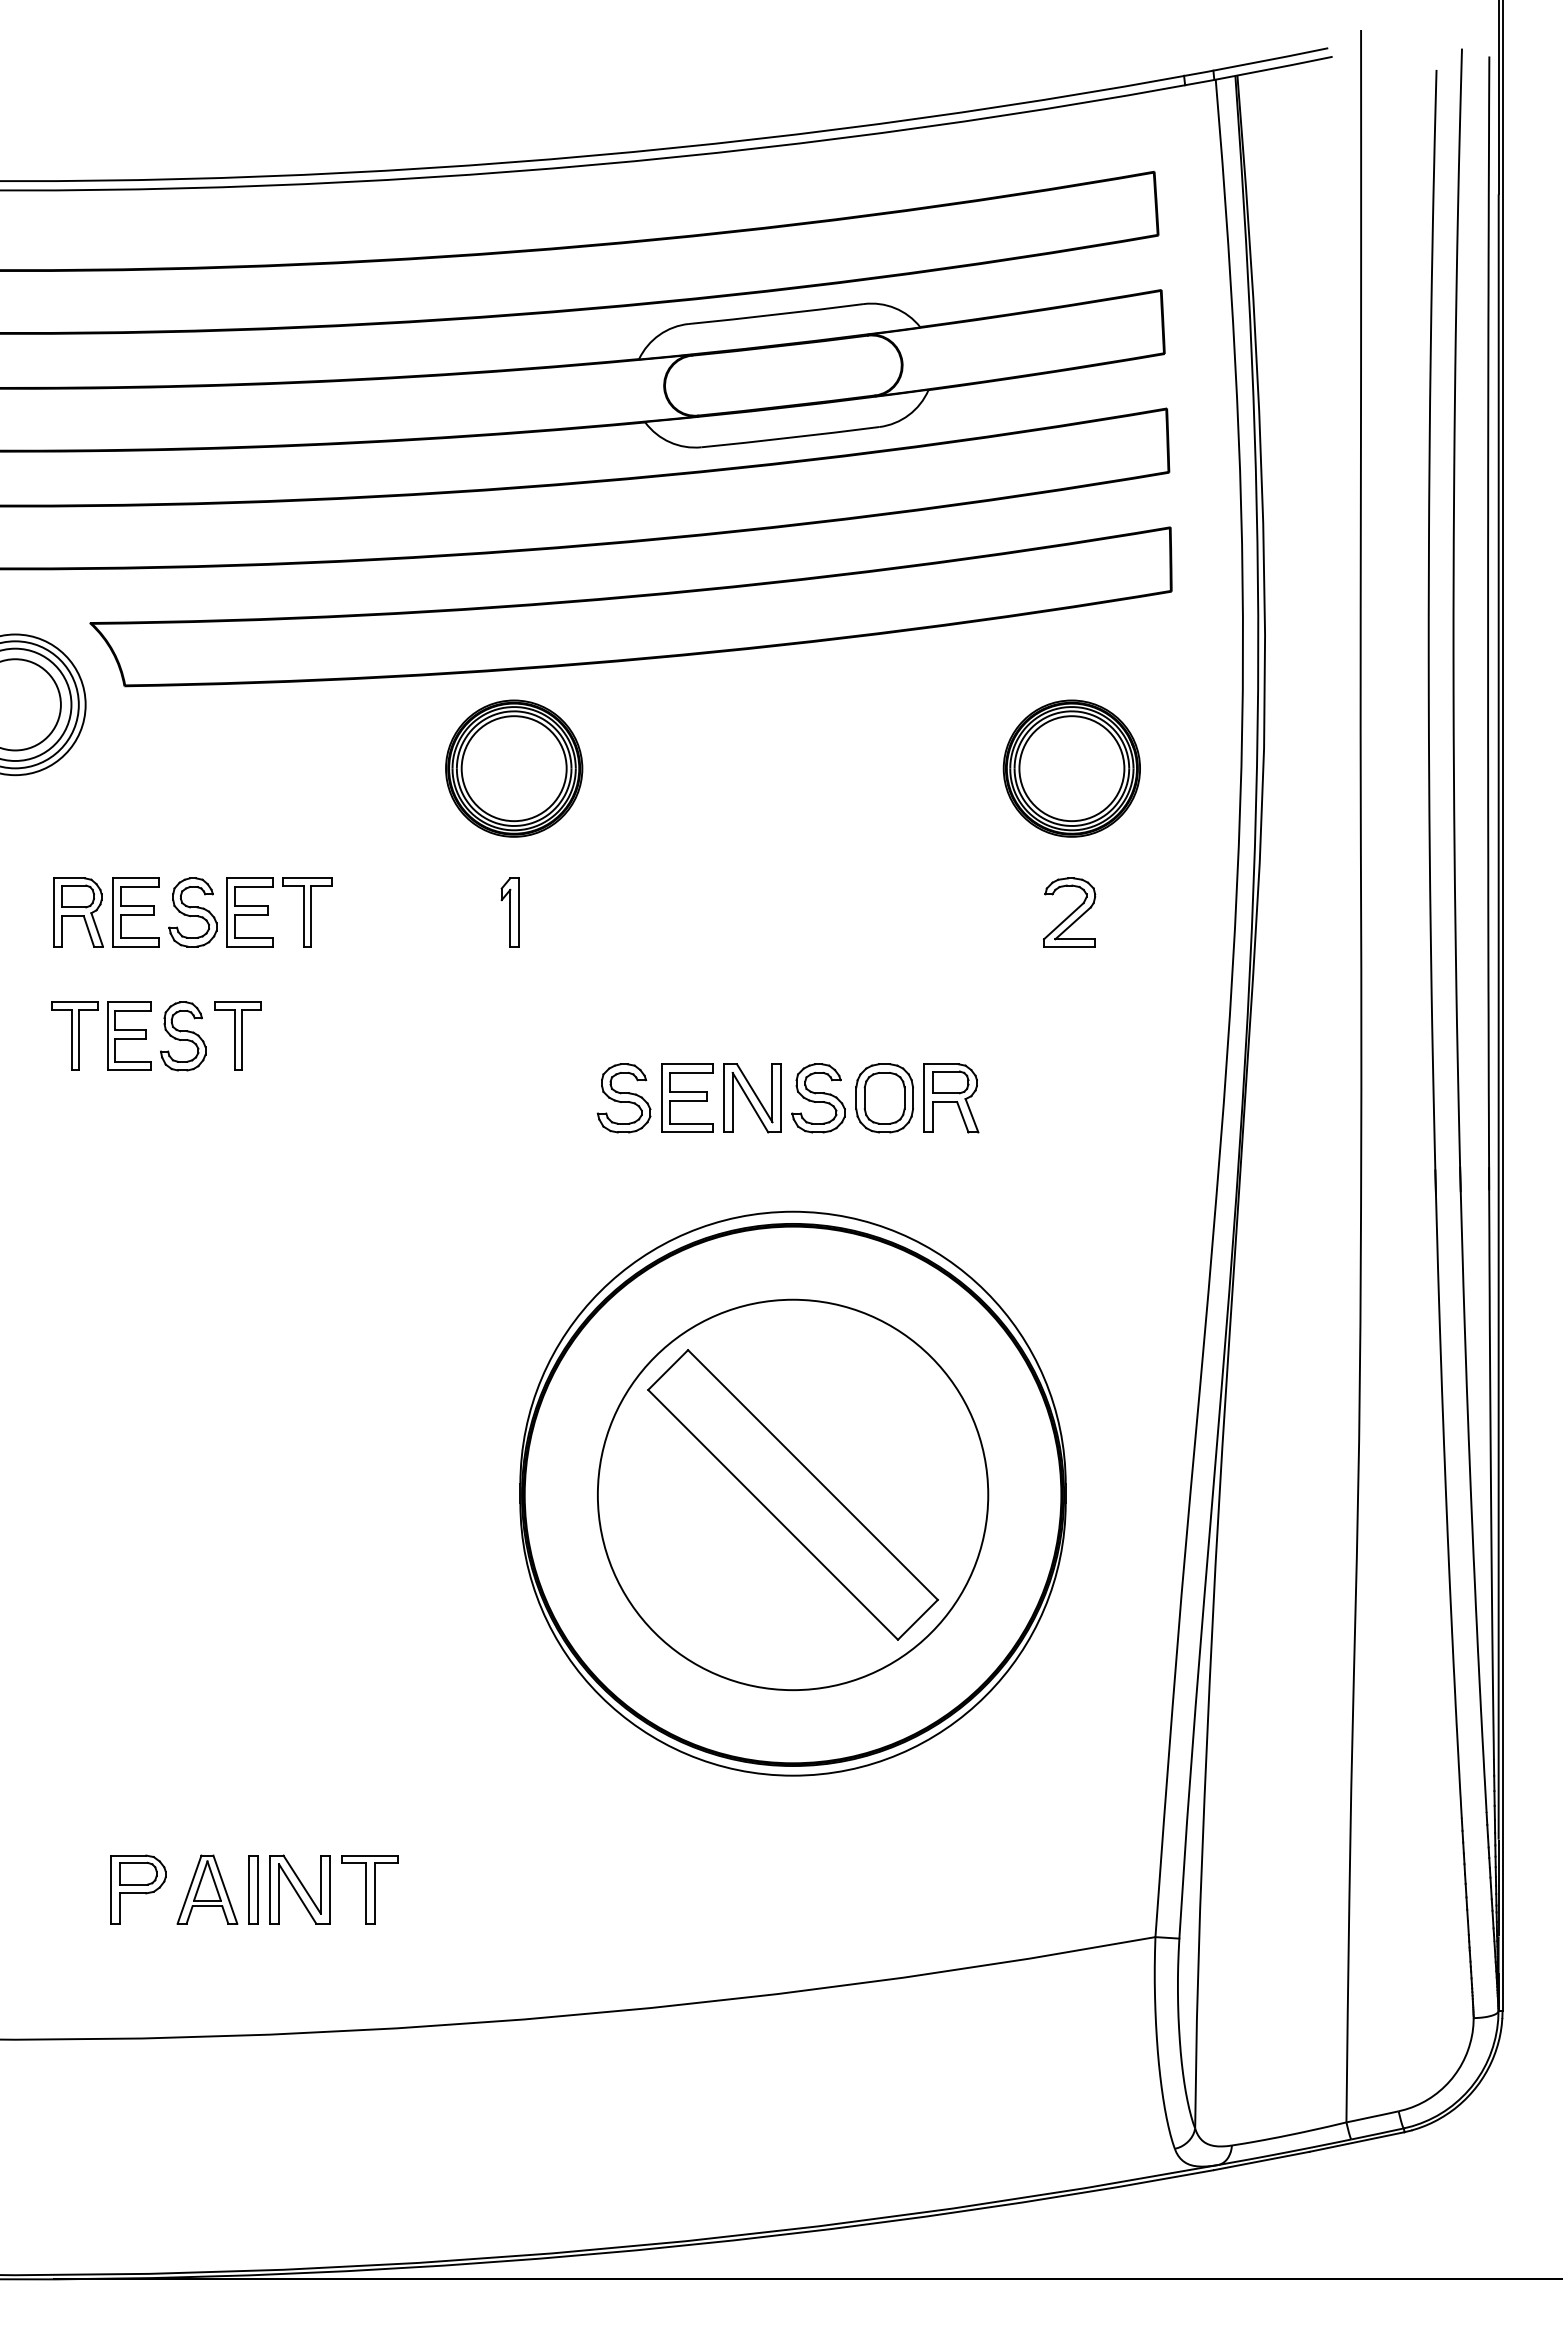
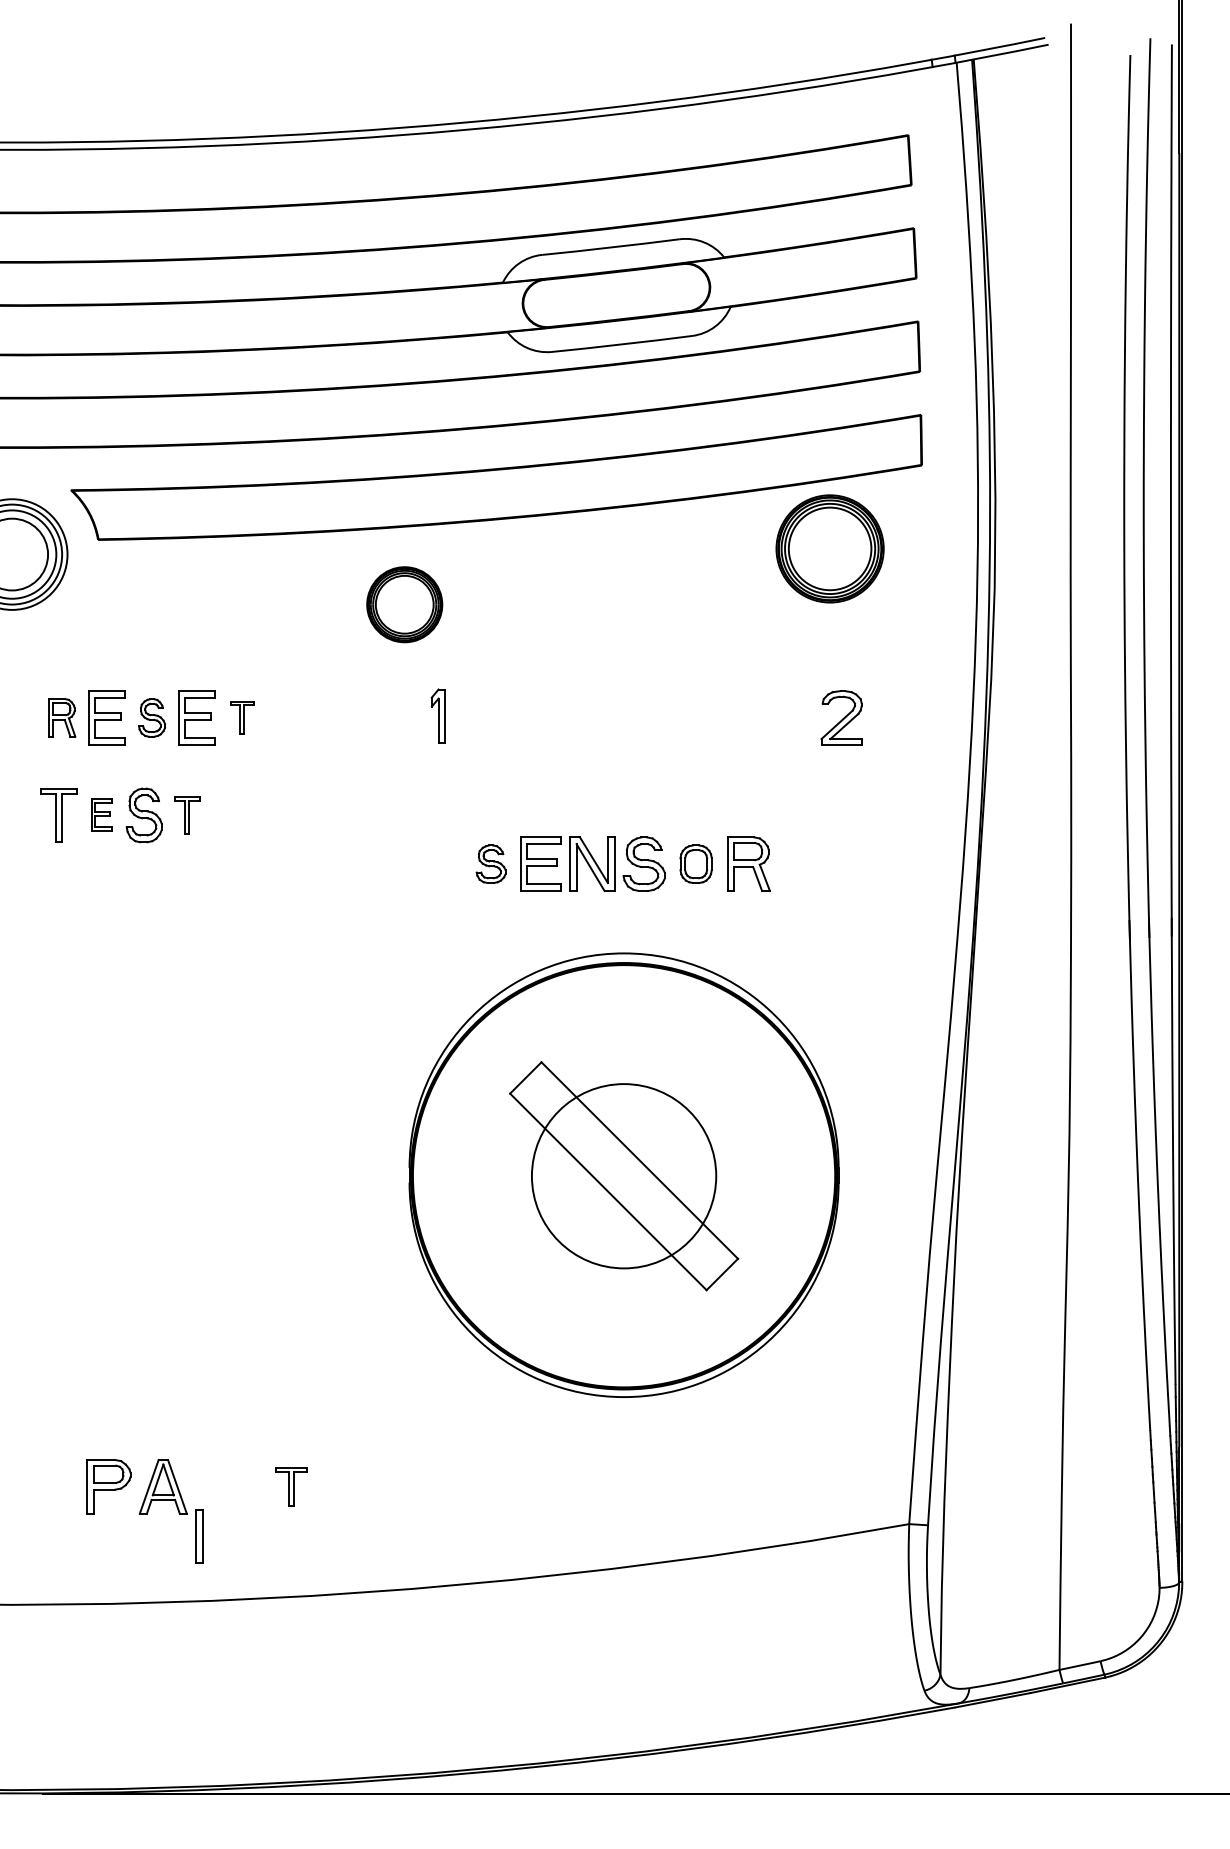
part: (514, 768) -> (404, 604), size x0.7
part: (1071, 768) -> (829, 548), moved
part: (78, 912) -> (61, 717), size x0.7
part: (192, 912) -> (151, 717), size x0.7
part: (307, 912) -> (242, 717), size x0.6
part: (509, 912) -> (437, 716), moved
part: (129, 1035) -> (102, 814), size x0.6
part: (237, 1035) -> (186, 814), size x0.7
part: (623, 1098) -> (490, 864), size x0.7
part: (884, 1098) -> (696, 864), size x0.7
circle: (792, 1494) -> (623, 1175), size x0.6
part: (253, 1889) -> (199, 1536), moved
part: (299, 1889) -> (235, 1486), removed
part: (369, 1889) -> (290, 1486), size x0.7

